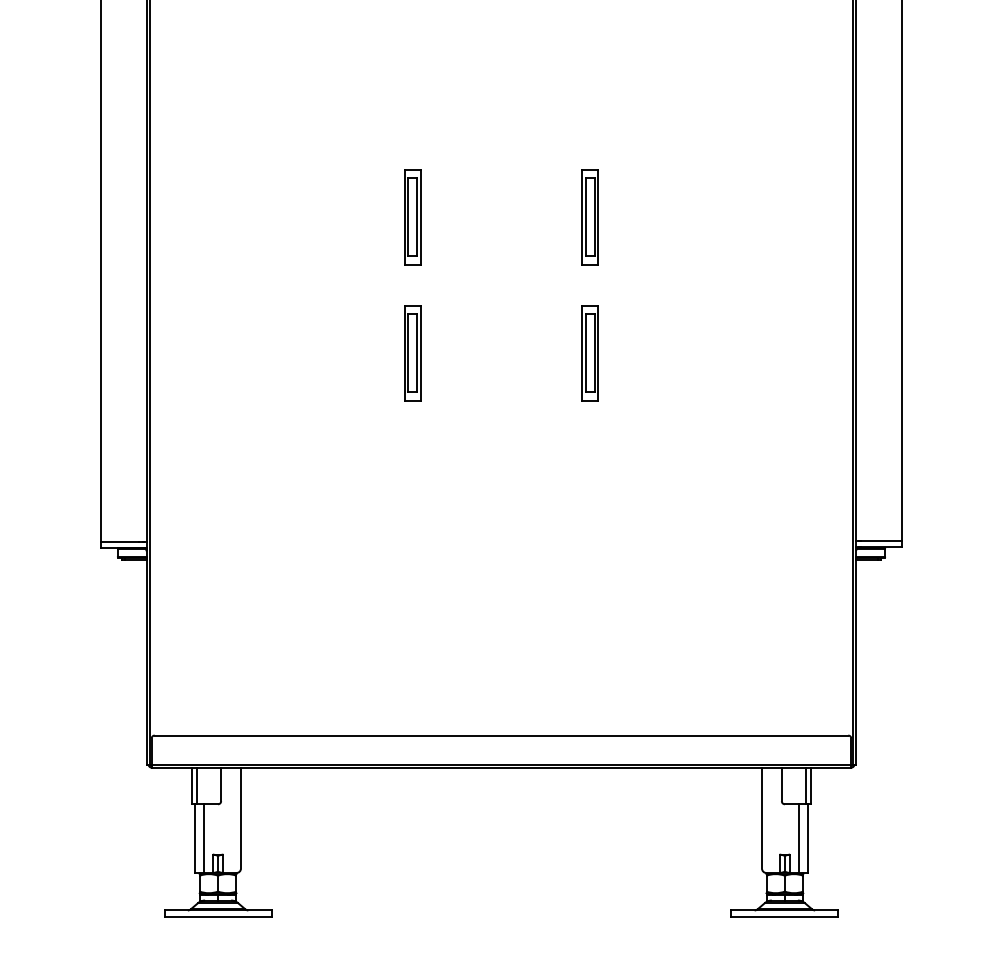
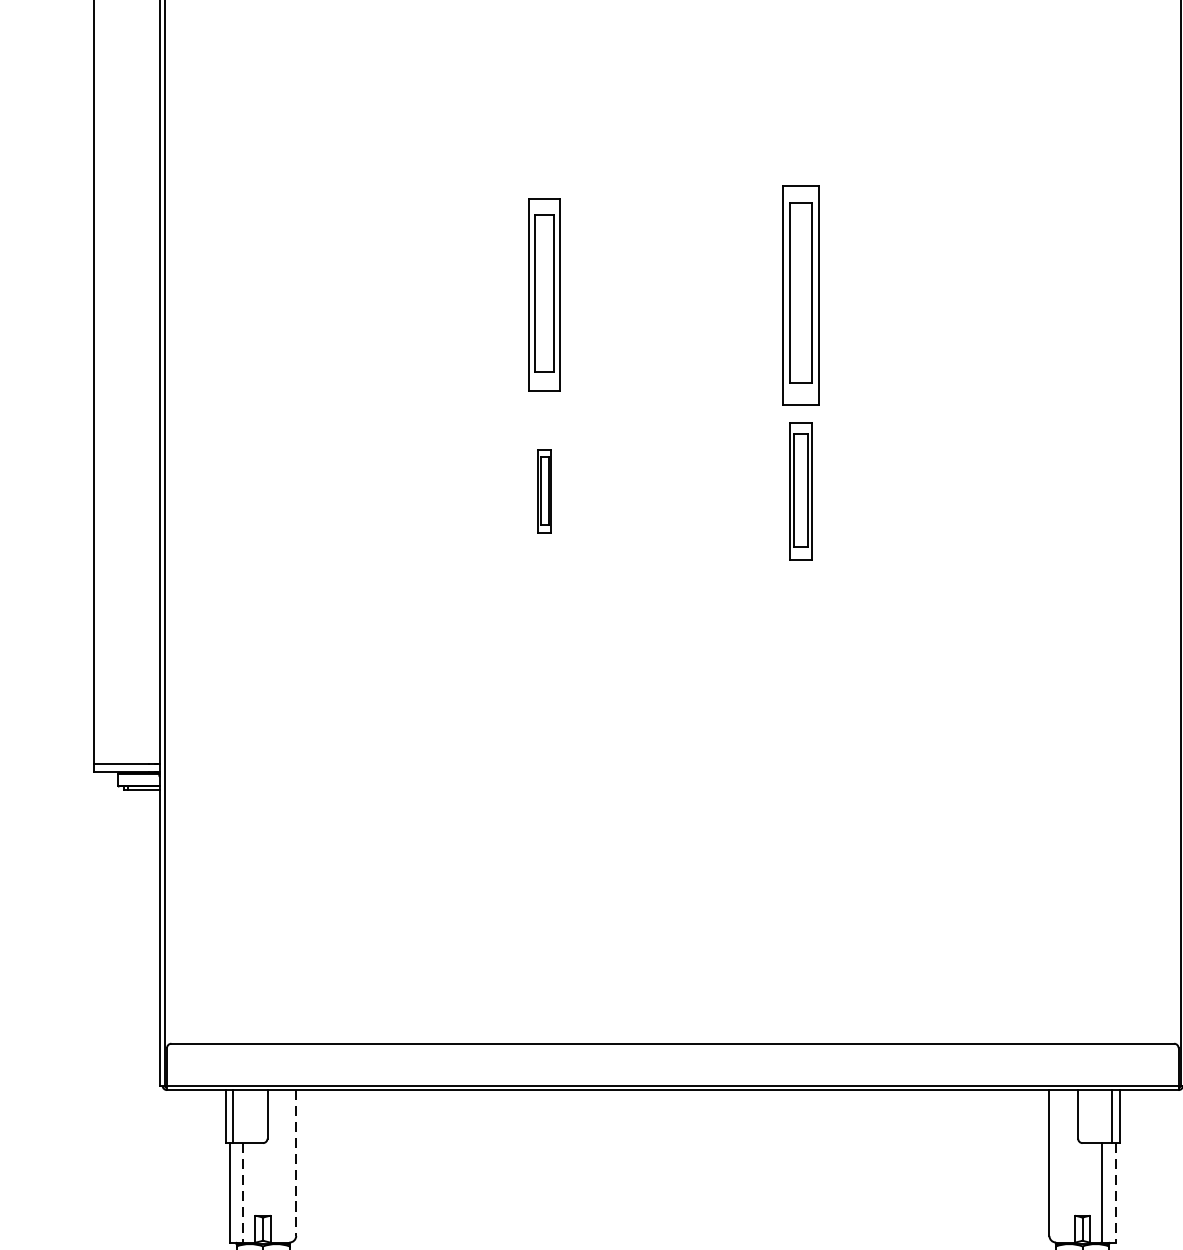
part: (412, 217) -> (544, 294), size x1.4
part: (589, 217) -> (800, 294), size x1.6
part: (412, 353) -> (544, 491), size x0.6
line: (241, 818) -> (296, 1163), solid -> dashed
line: (204, 839) -> (243, 1194), solid -> dashed
line: (807, 839) -> (1115, 1194), solid -> dashed

